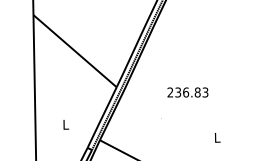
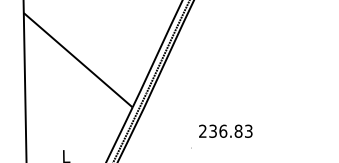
text: (187, 92) -> (225, 131), moved

